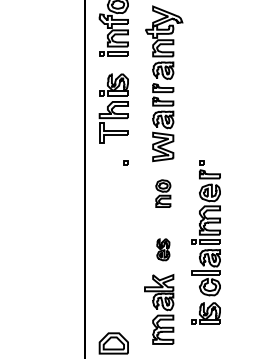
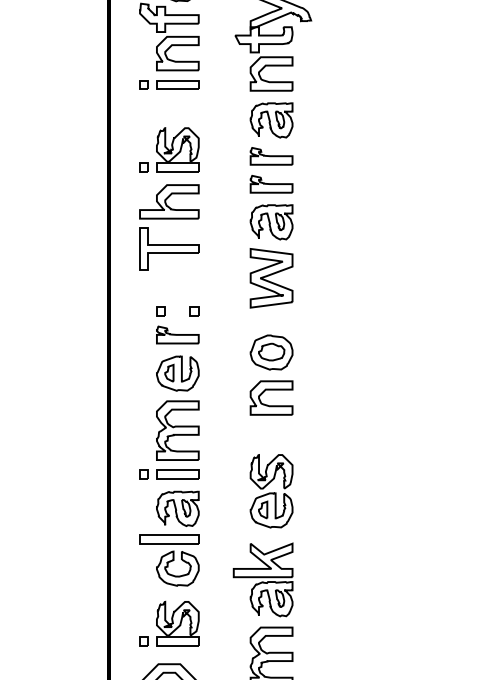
part: (163, 193) -> (272, 374), size x1.43
part: (205, 242) -> (168, 476), moved
part: (163, 249) -> (272, 490), size x1.67

